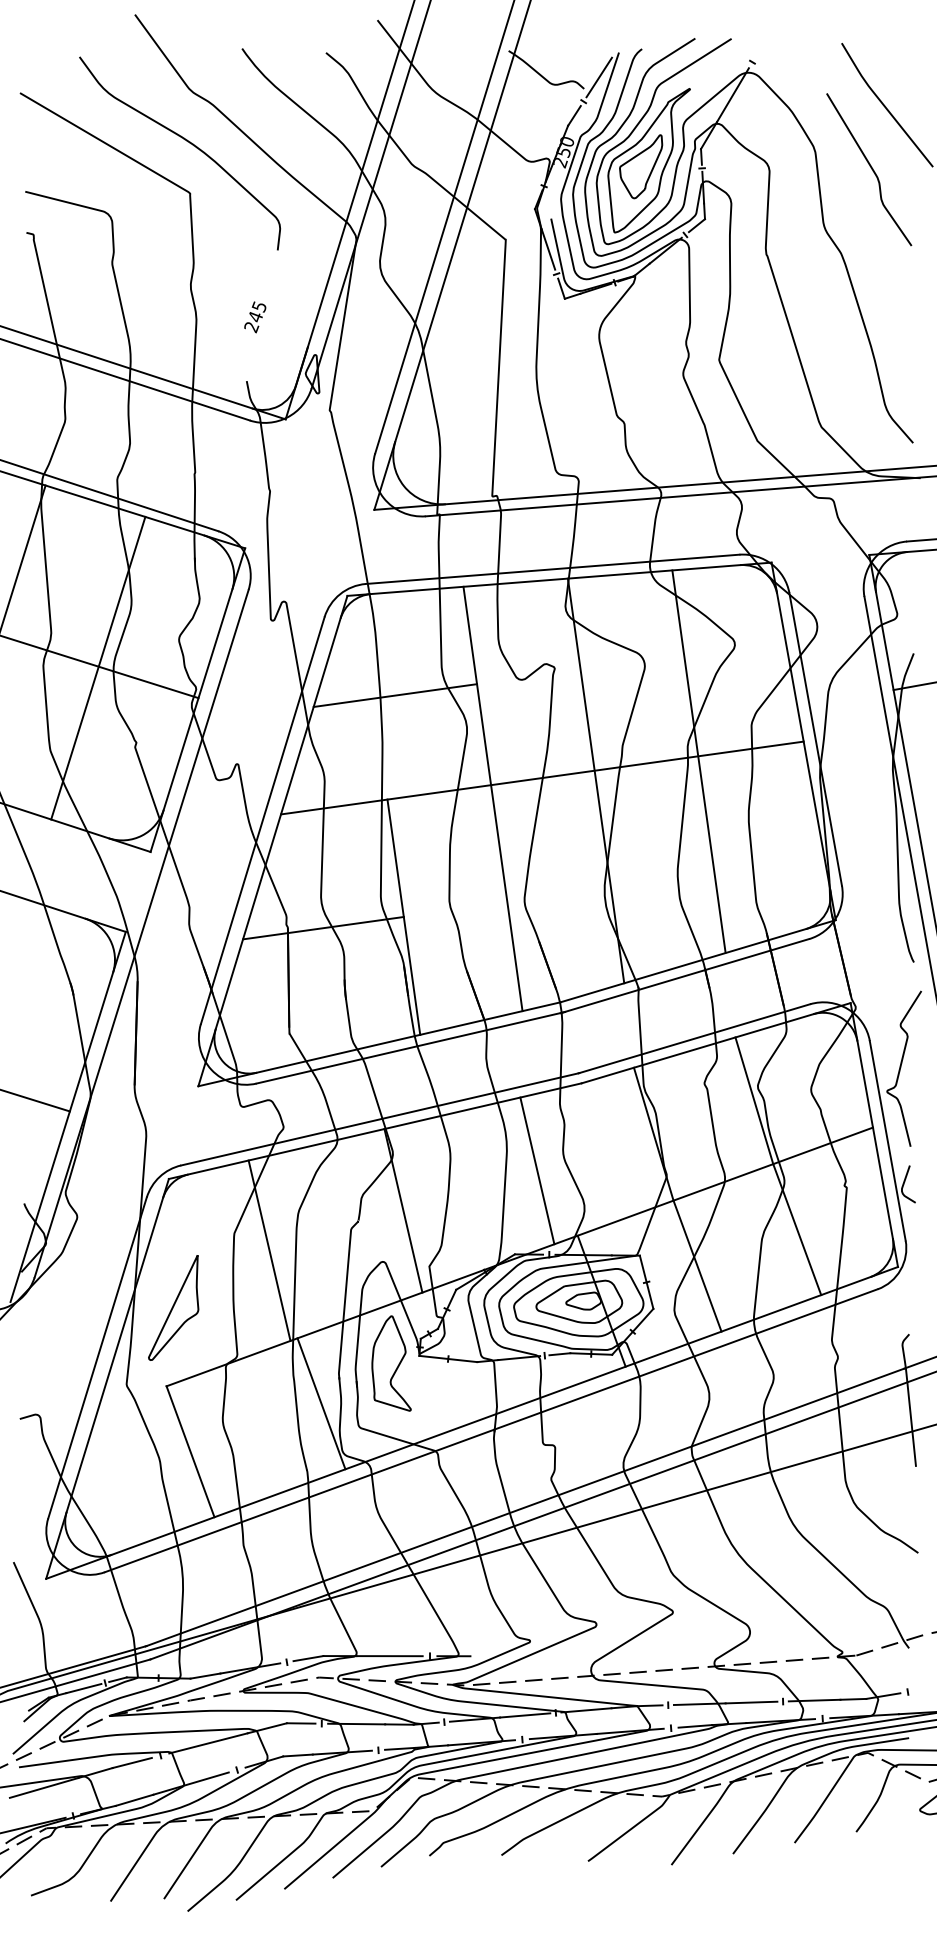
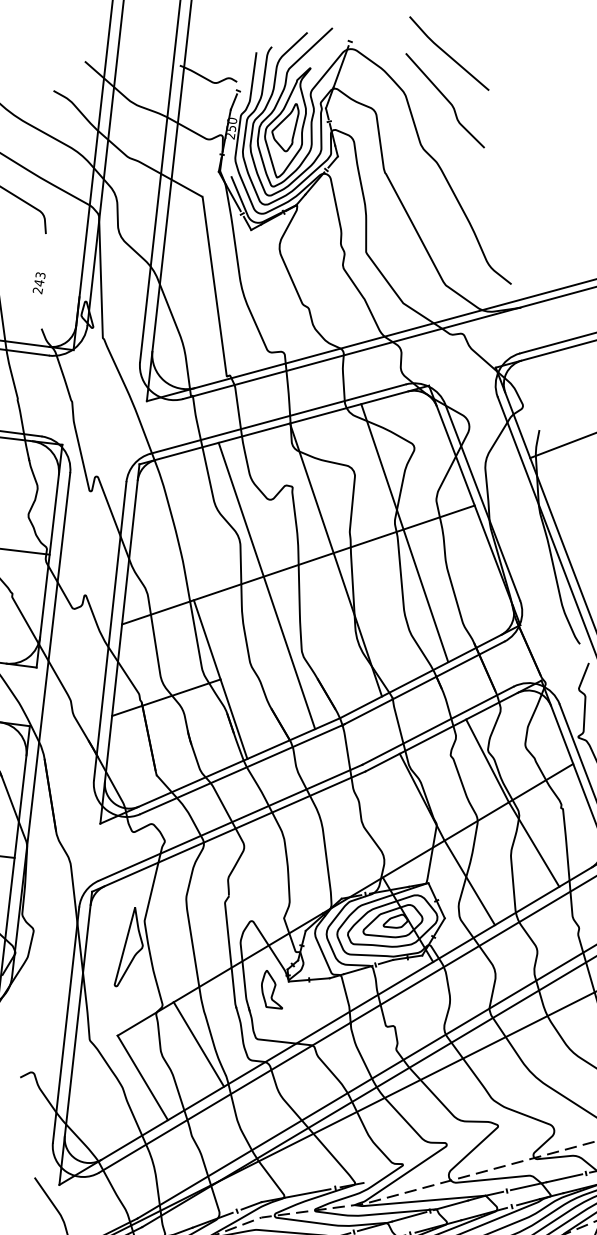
line: (598, 77) -> (245, 72), removed
text: (258, 305) -> (39, 274), 245 -> 243
line: (395, 695) -> (185, 527), removed
line: (537, 1170) -> (346, 837), removed
line: (403, 1210) -> (258, 882), removed
line: (269, 1250) -> (171, 928), removed
part: (173, 1307) -> (125, 946), moved
part: (391, 1363) -> (270, 990), size x0.6
line: (321, 1403) -> (198, 1044), moved

